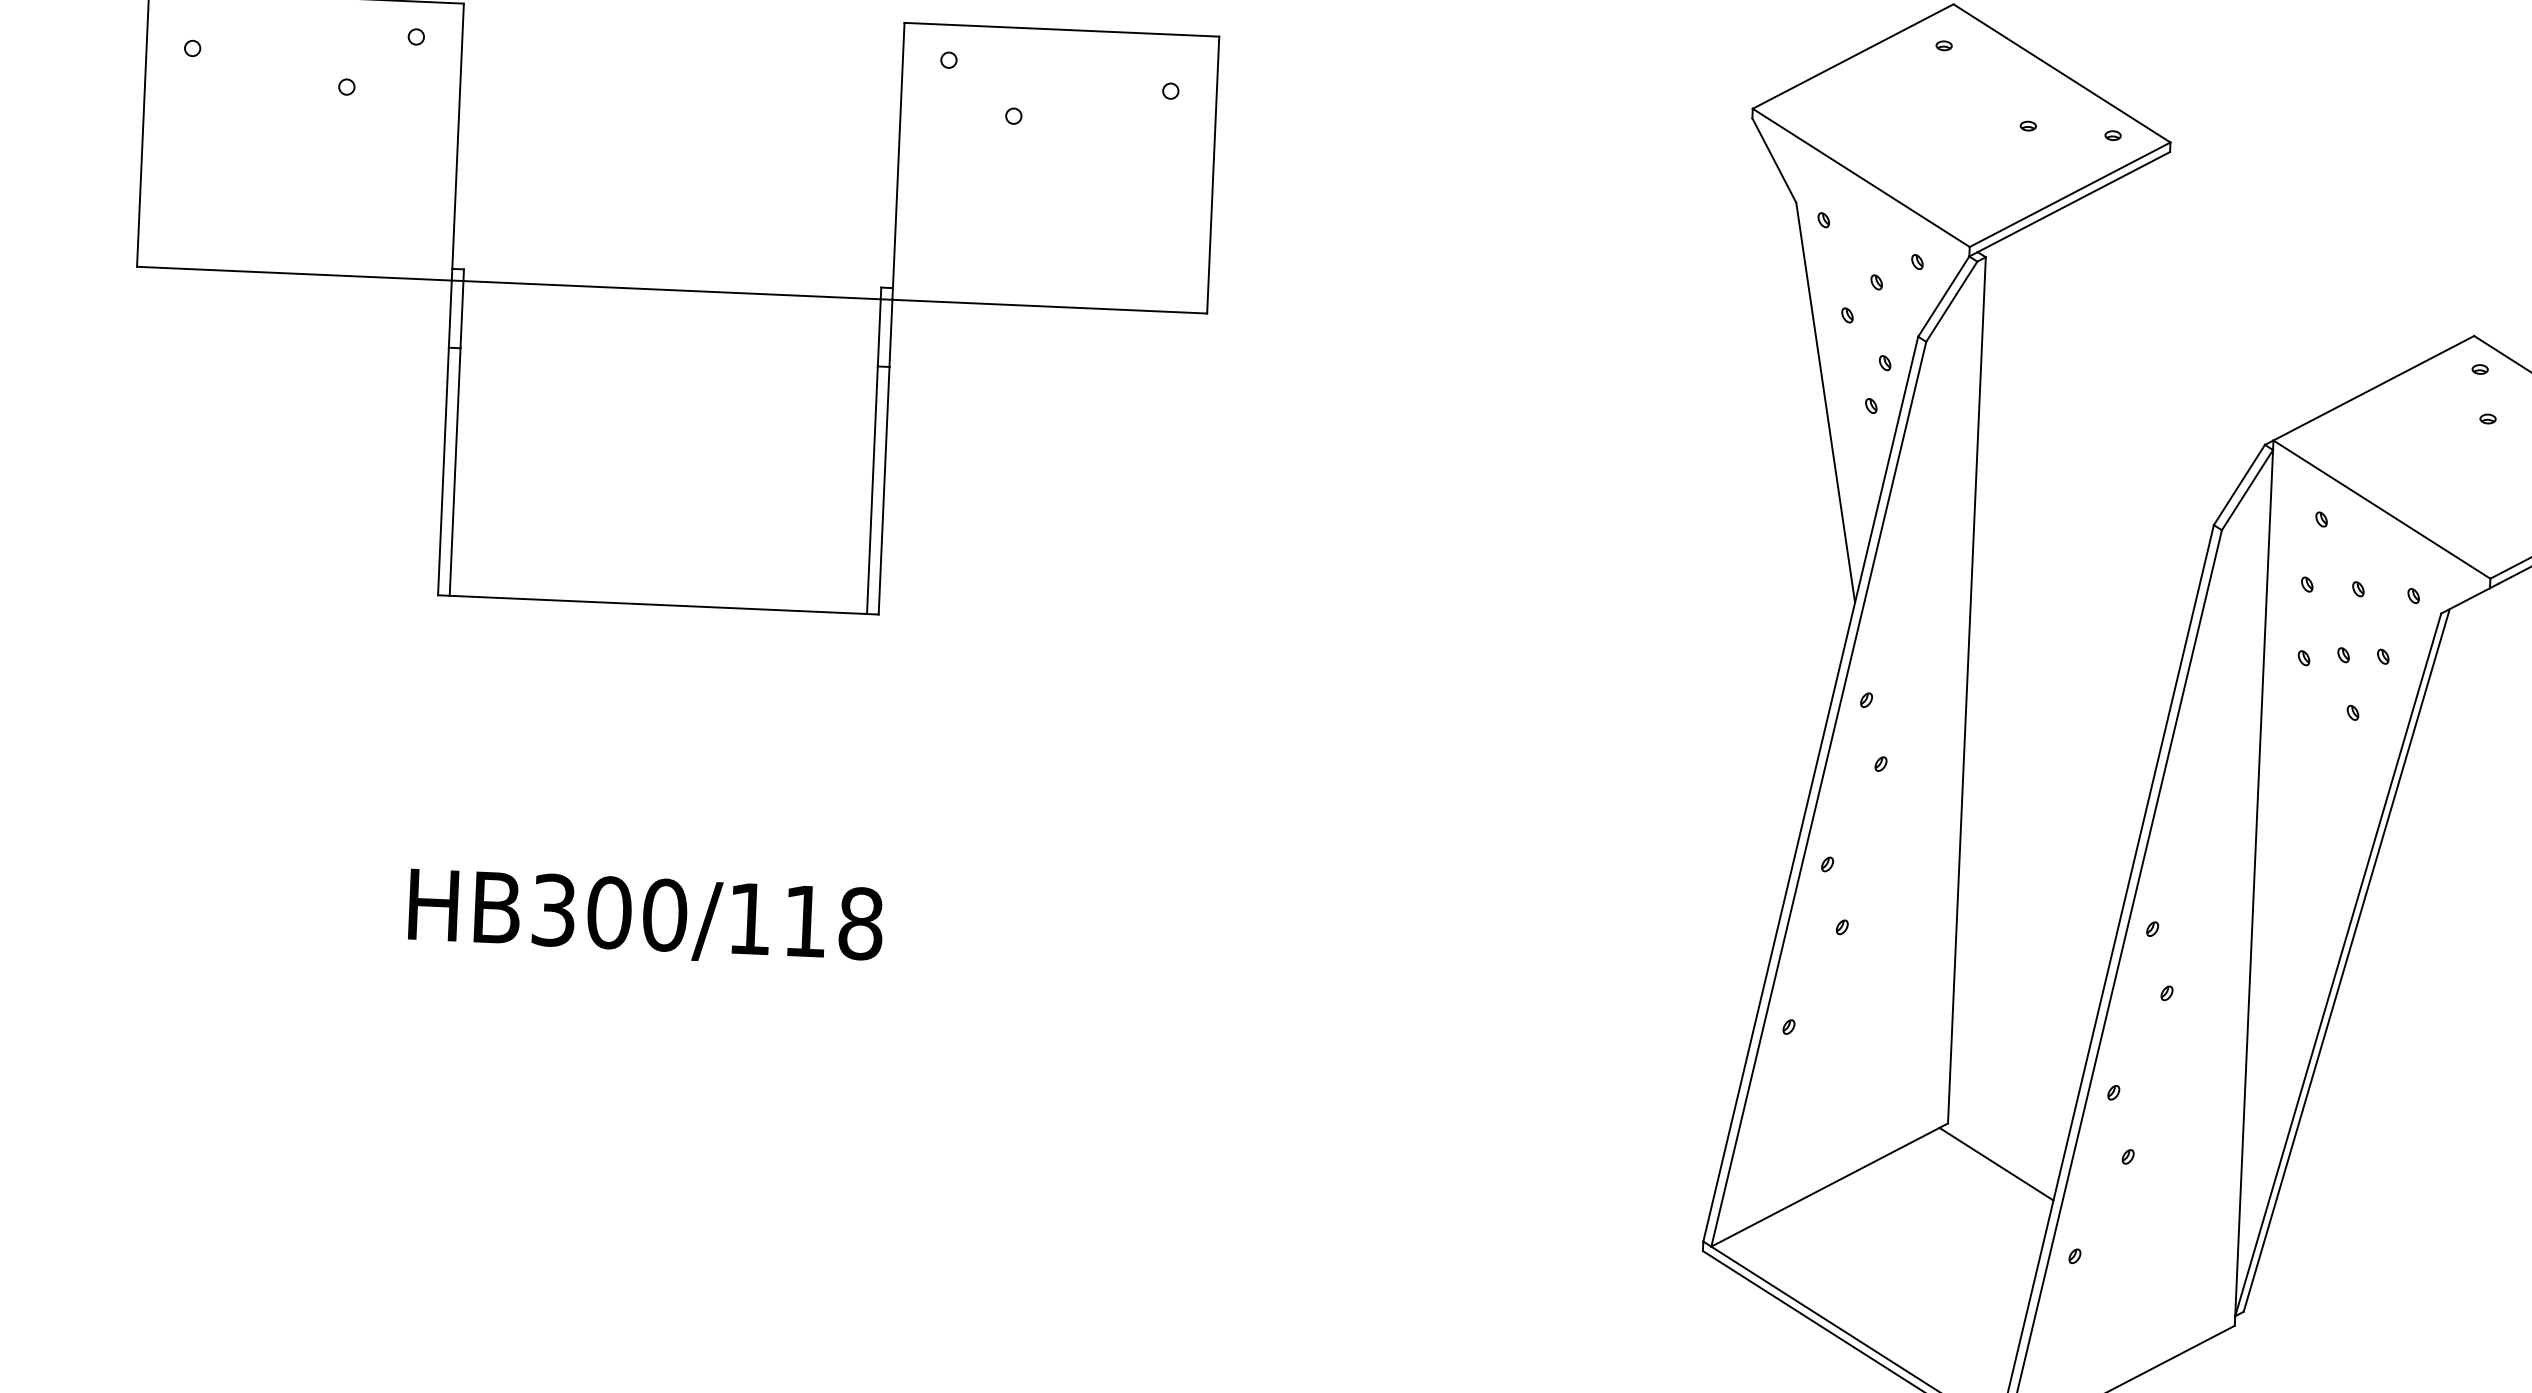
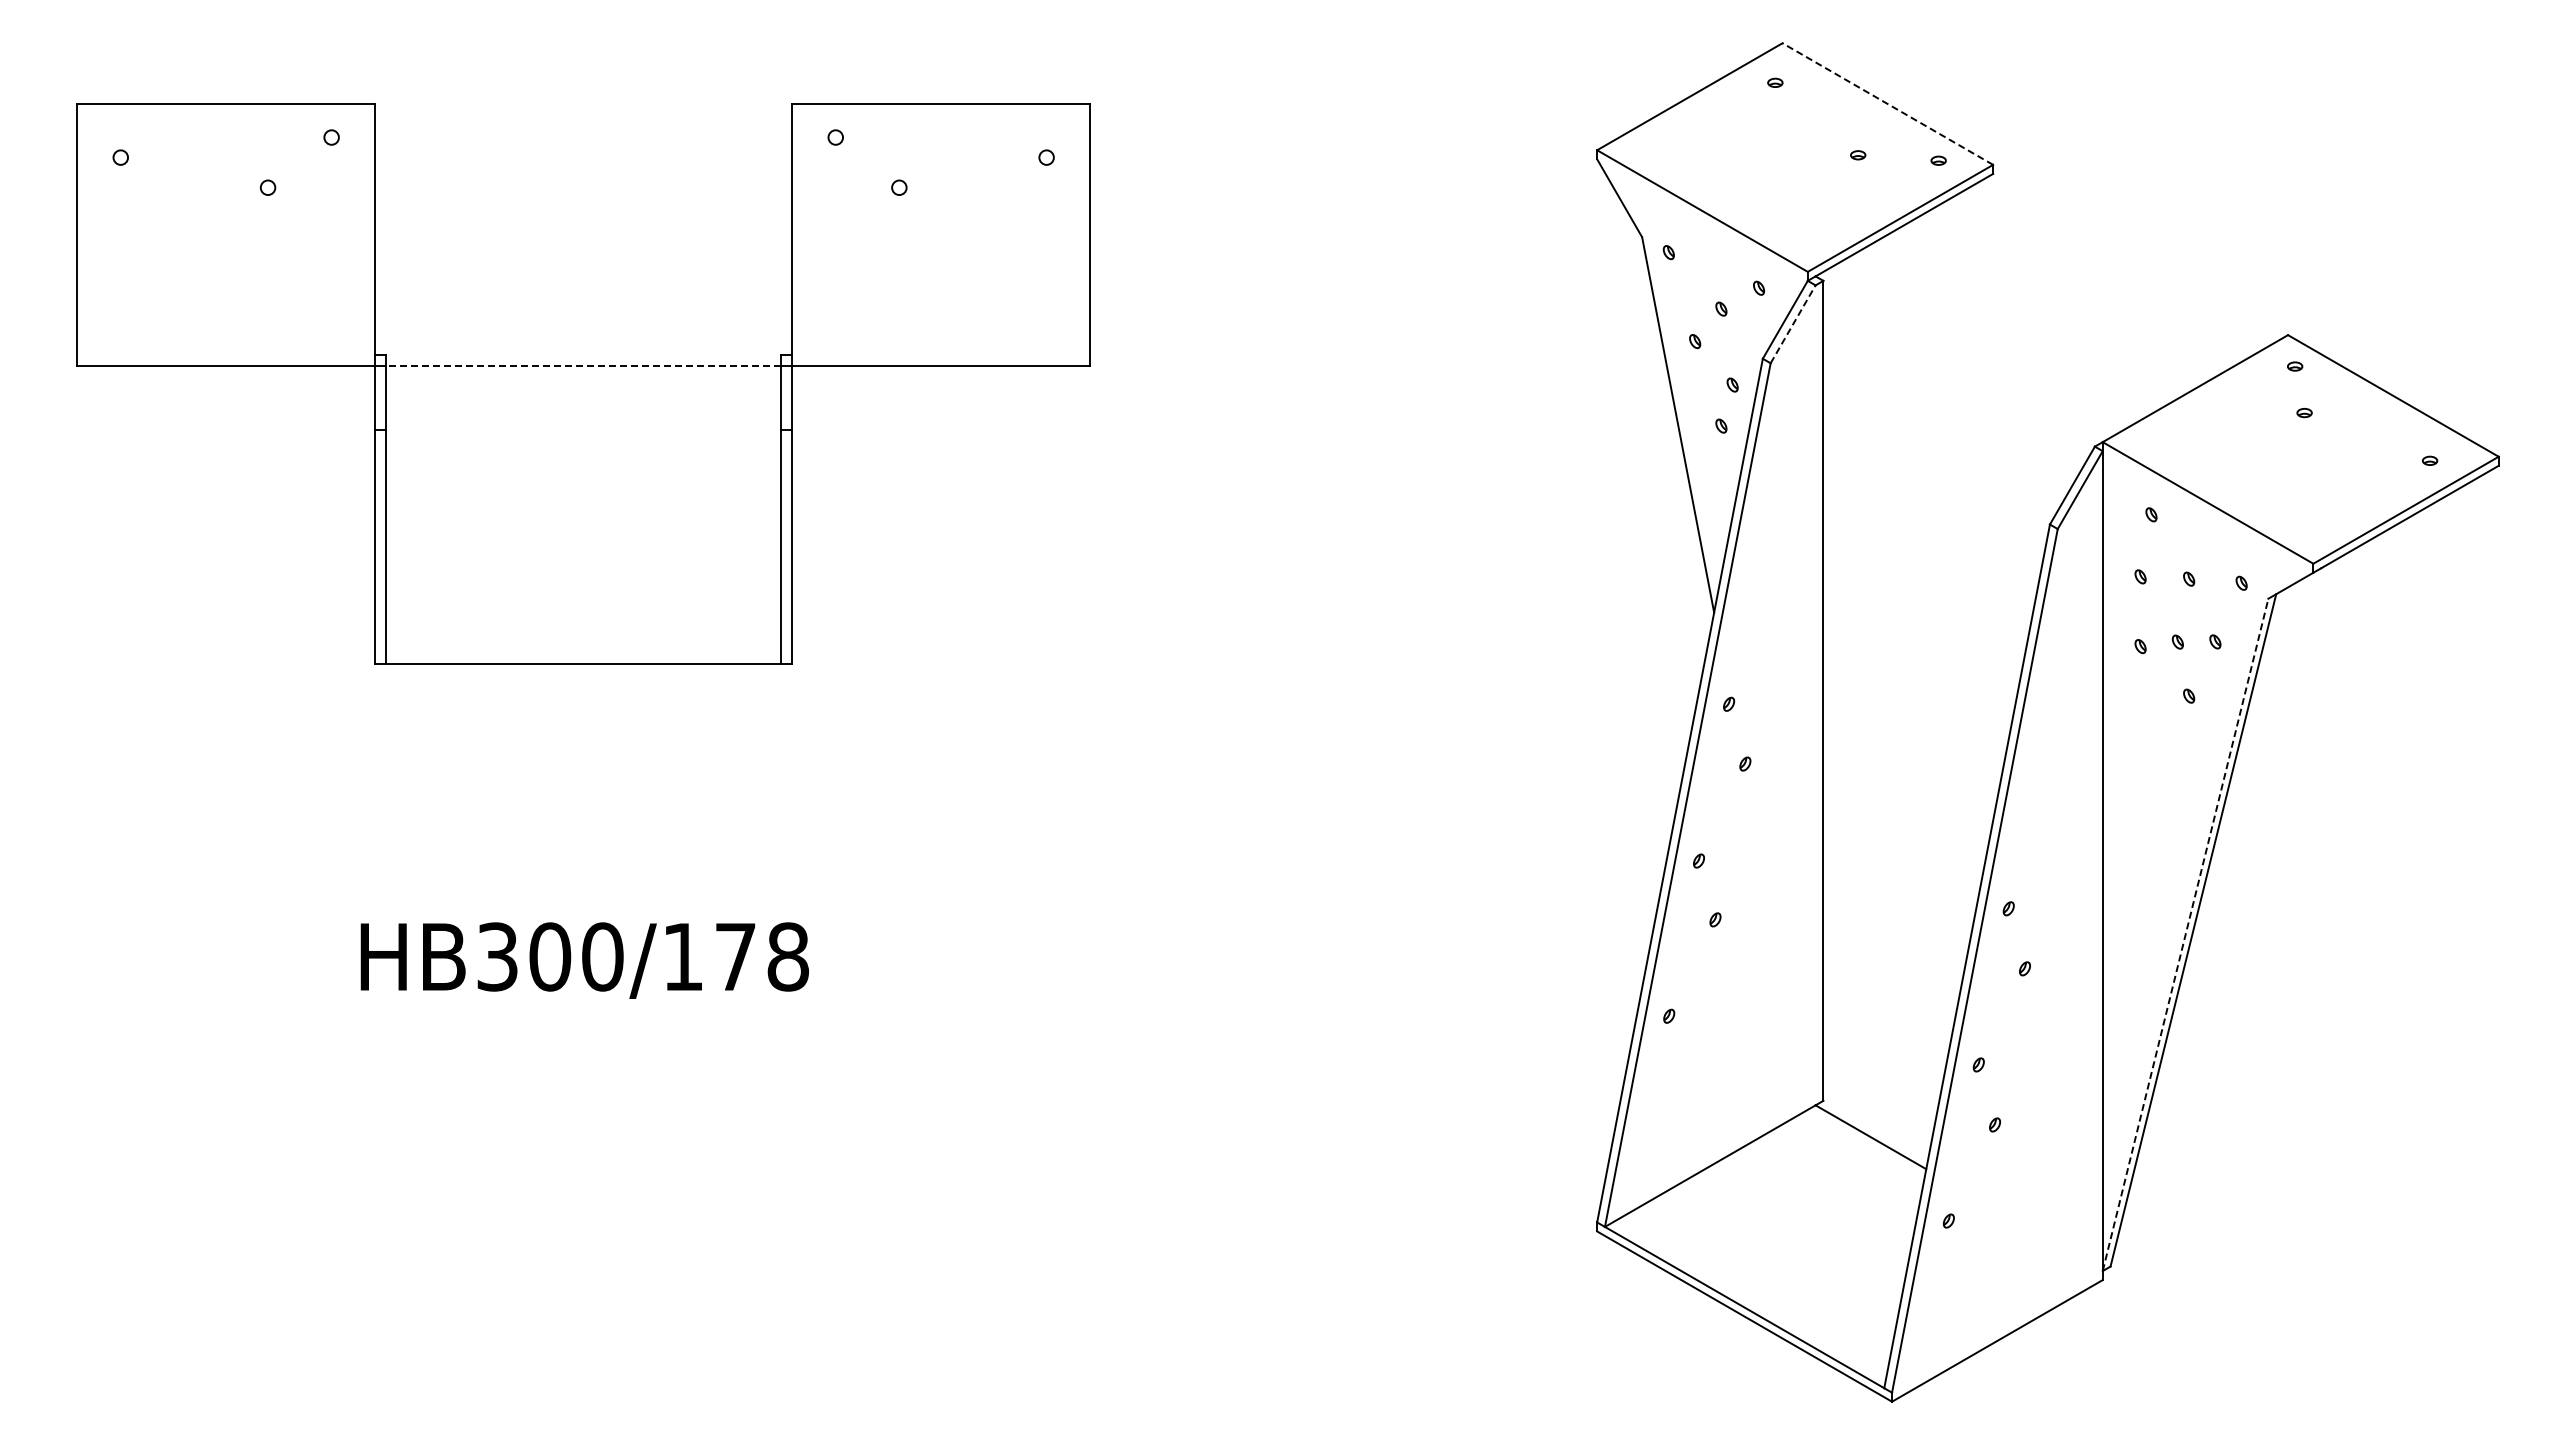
line: (2061, 73) -> (1887, 104), solid -> dashed
line: (671, 290) -> (583, 366), solid -> dashed
line: (1952, 301) -> (1793, 324), solid -> dashed
text: (805, 920) -> (735, 956), HB300/118 -> HB300/178
line: (2338, 964) -> (2185, 934), solid -> dashed

